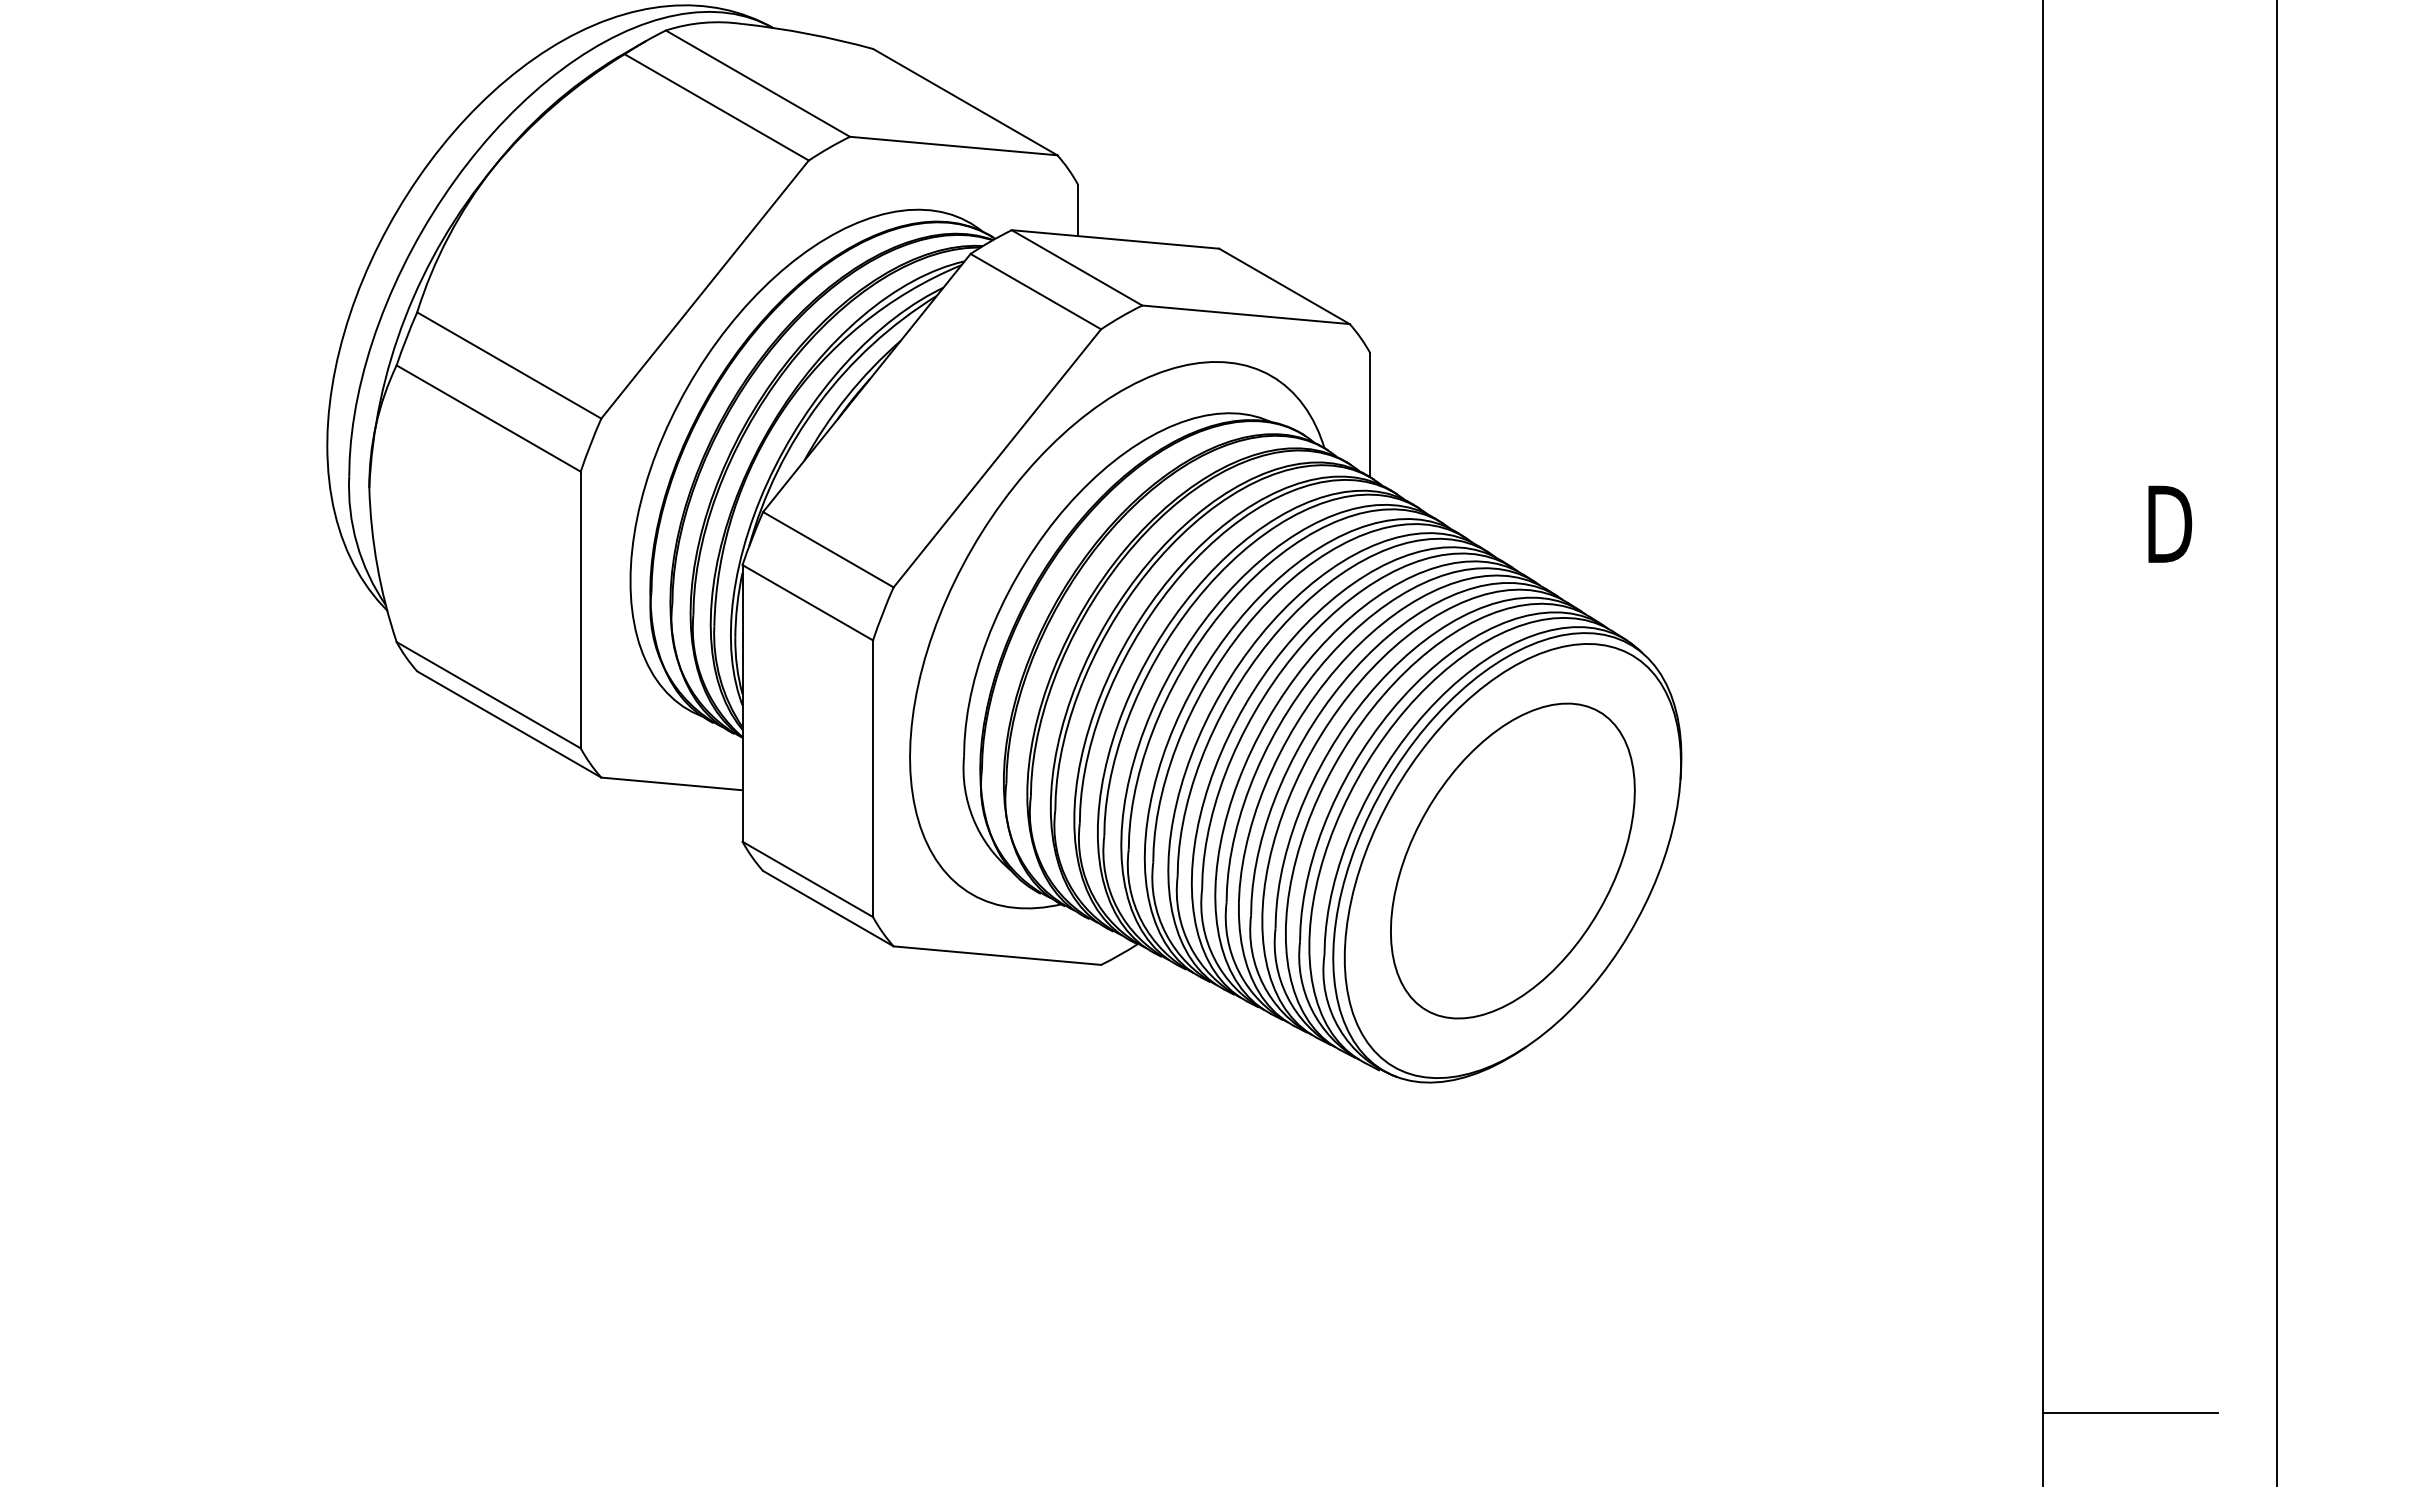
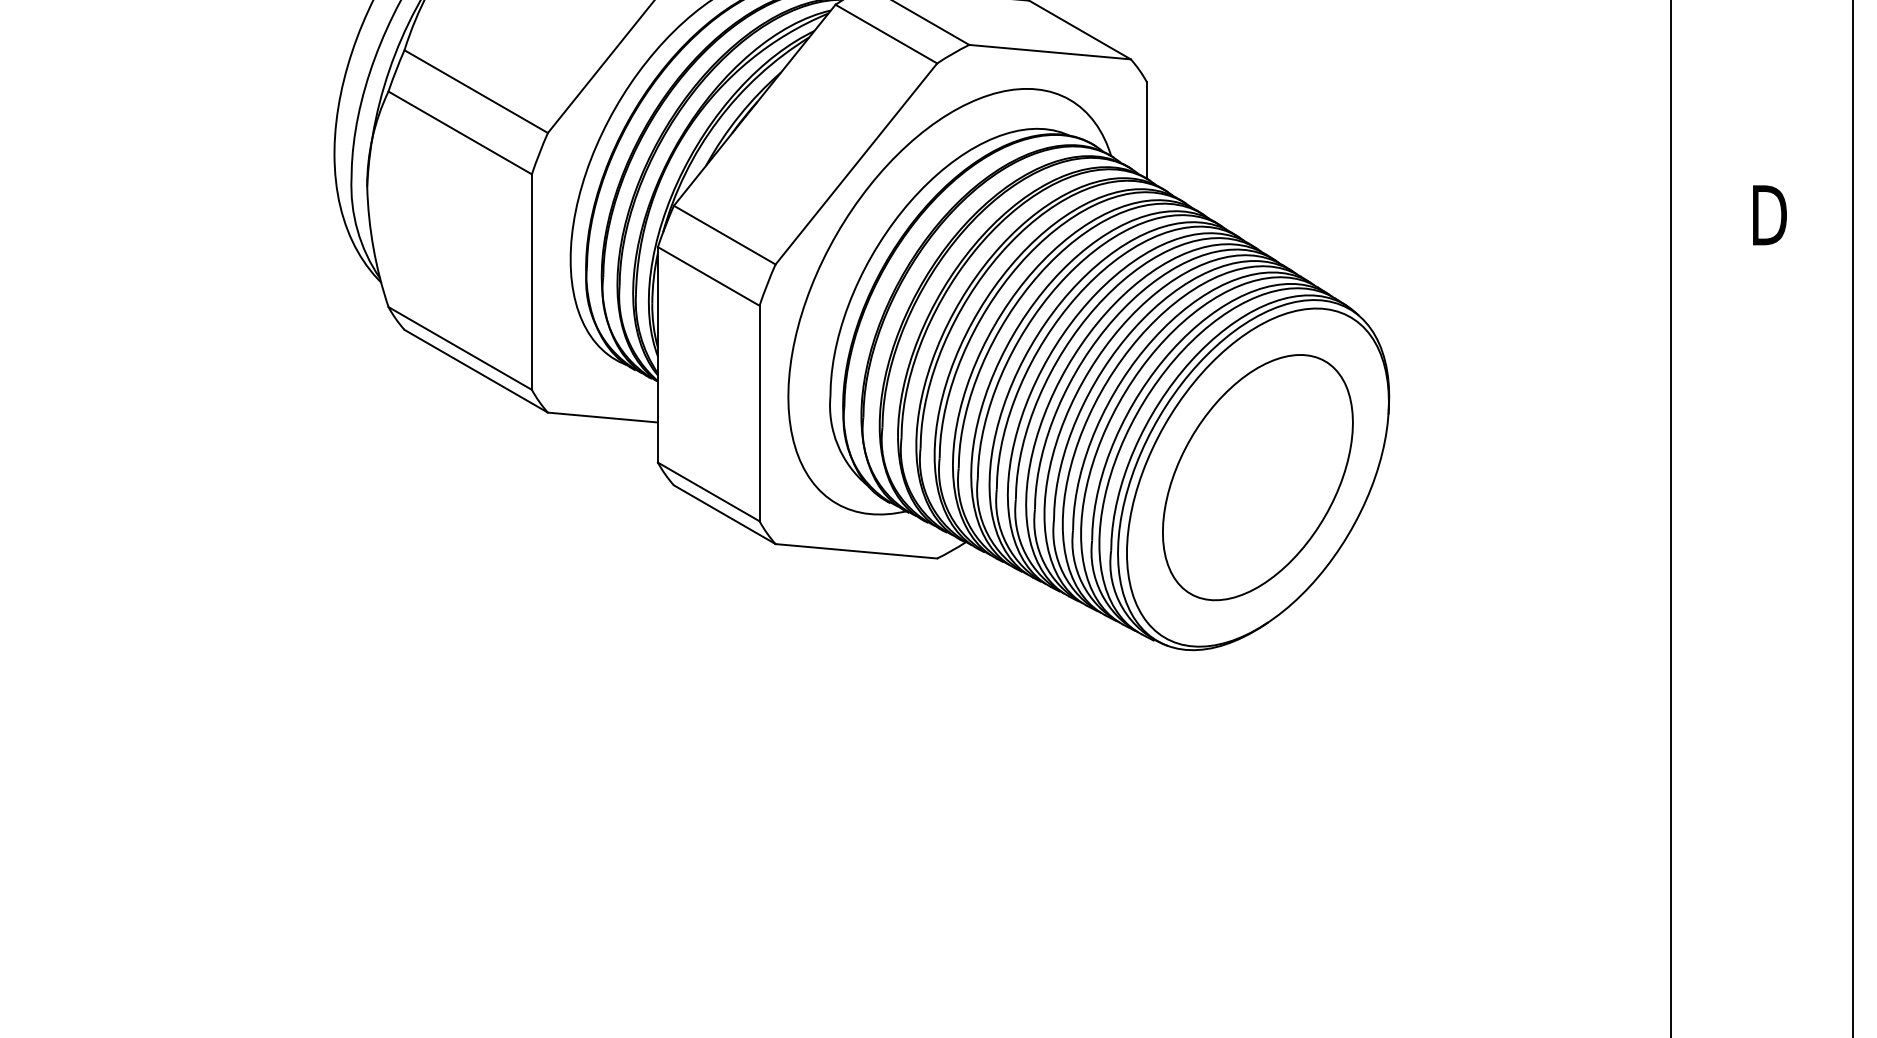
line: (2130, 1413) -> (1738, 907), removed

